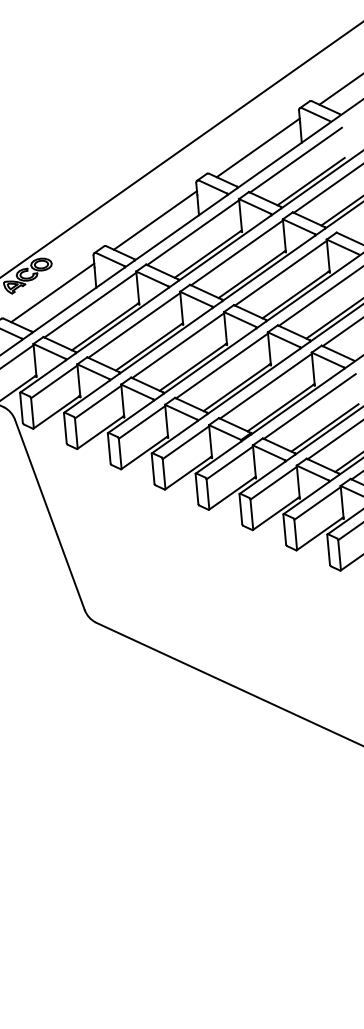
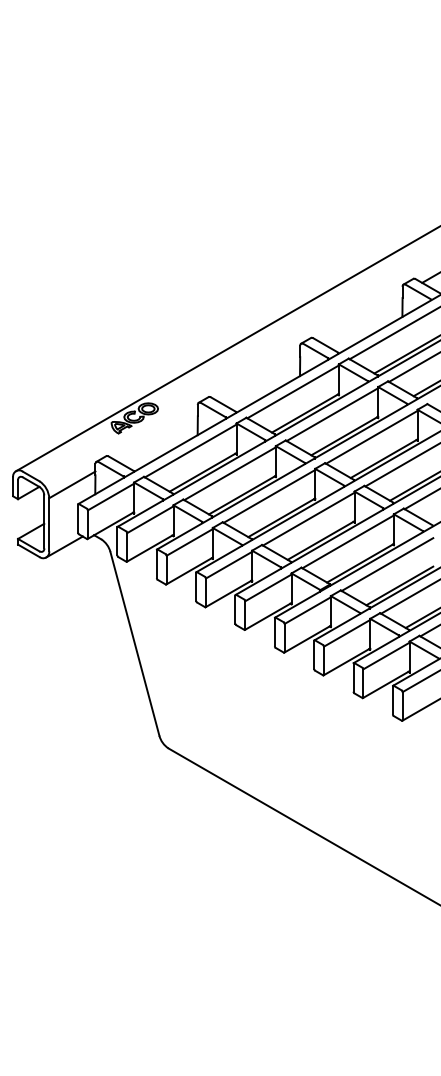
line: (257, 148) -> (360, 318), removed
line: (155, 220) -> (258, 377), removed
line: (52, 293) -> (156, 436), removed

